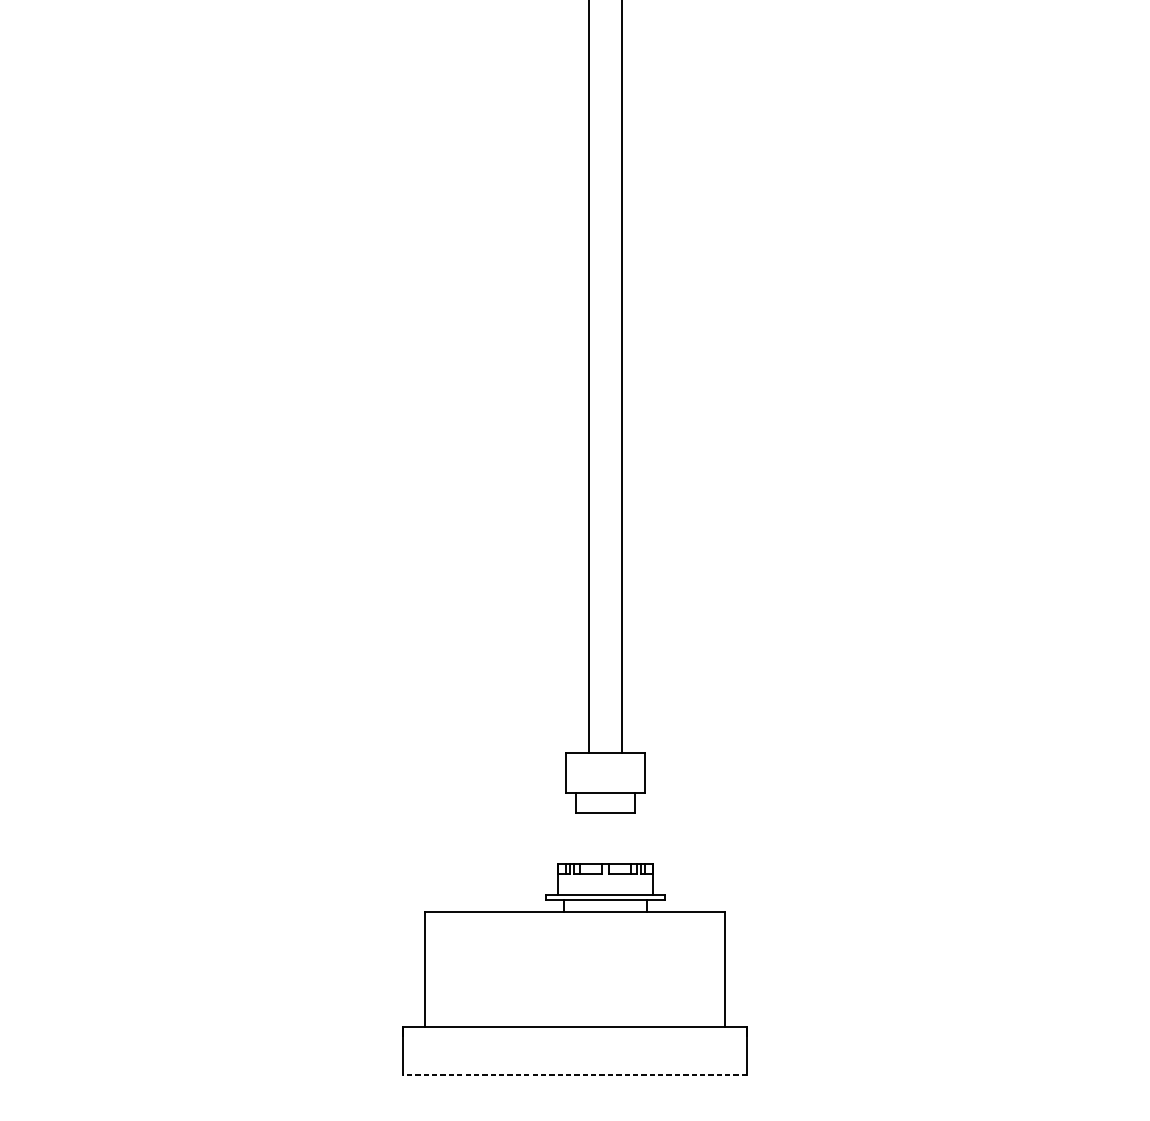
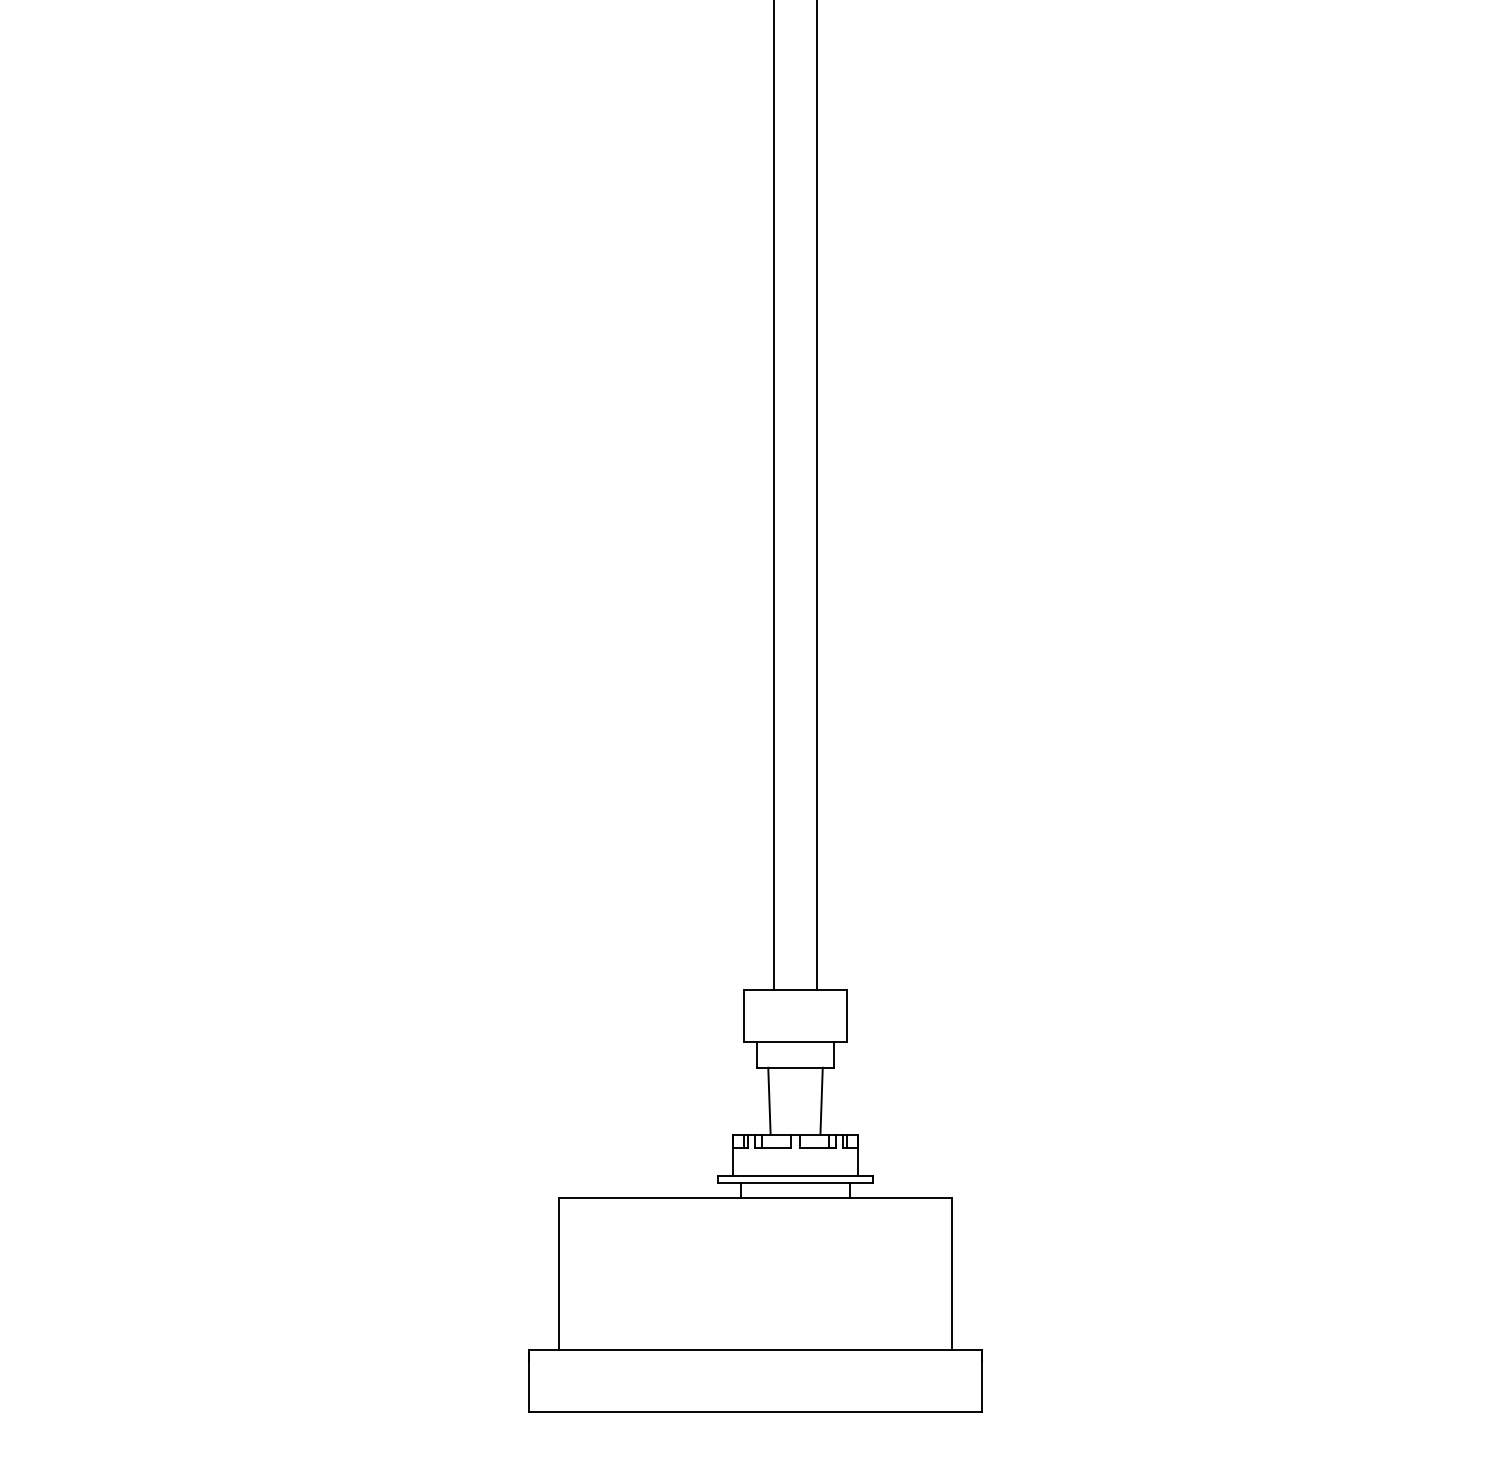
line: (585, 838) -> (769, 1101), added
line: (625, 838) -> (821, 1101), added
line: (575, 1074) -> (755, 1412), dashed -> solid

